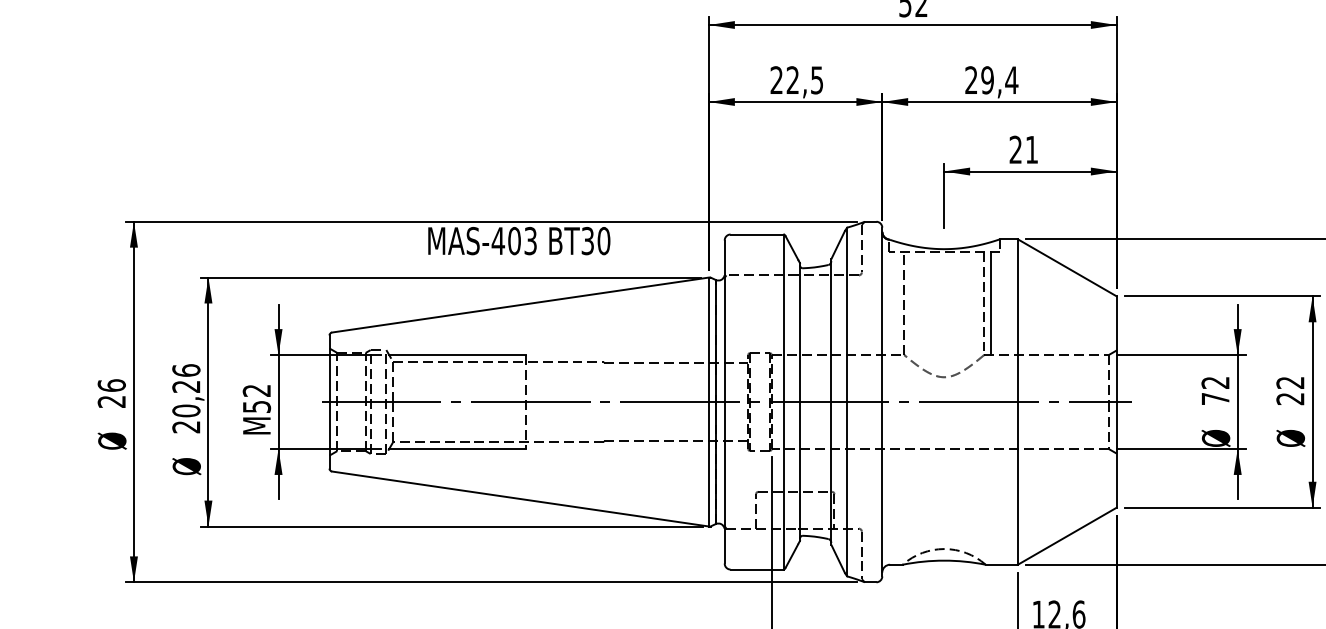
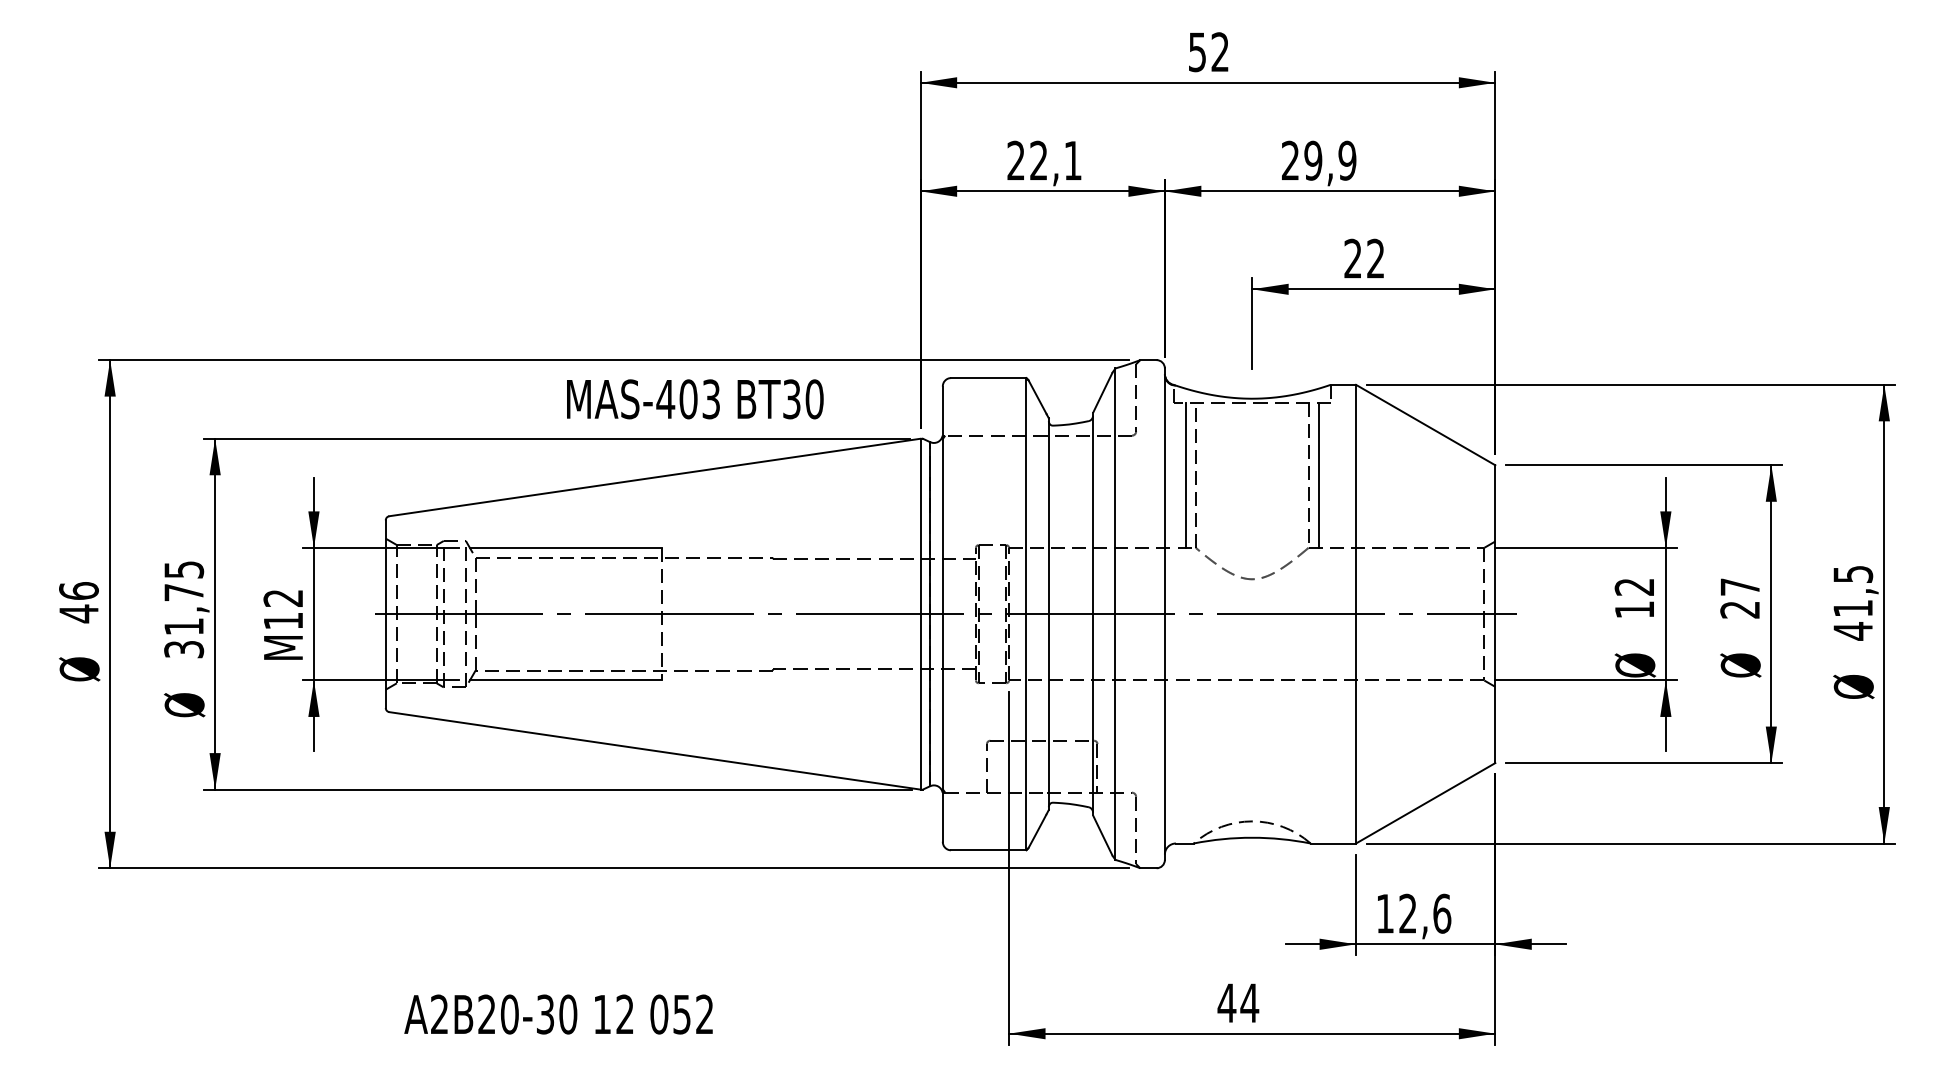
text: (816, 80) -> (1072, 160), 22,5 -> 22,1
text: (1011, 80) -> (1347, 160), 29,4 -> 29,9
text: (1031, 149) -> (1375, 258), 21 -> 22
text: (519, 241) -> (695, 399), moved
line: (896, 302) -> (1185, 474), added
text: (1289, 382) -> (1739, 586), 22 -> 27
text: (186, 398) -> (184, 609), 20,26 -> 31,75
text: (1215, 398) -> (1634, 609), 72 -> 12
text: (111, 401) -> (78, 613), 26 -> 46
text: (256, 406) -> (283, 620), M52 -> M12

